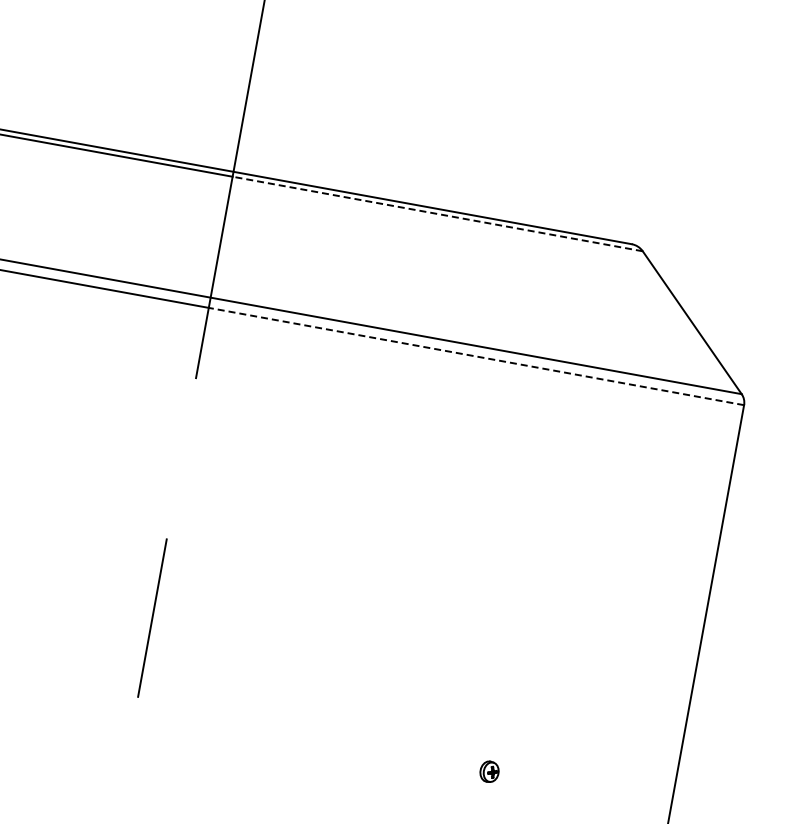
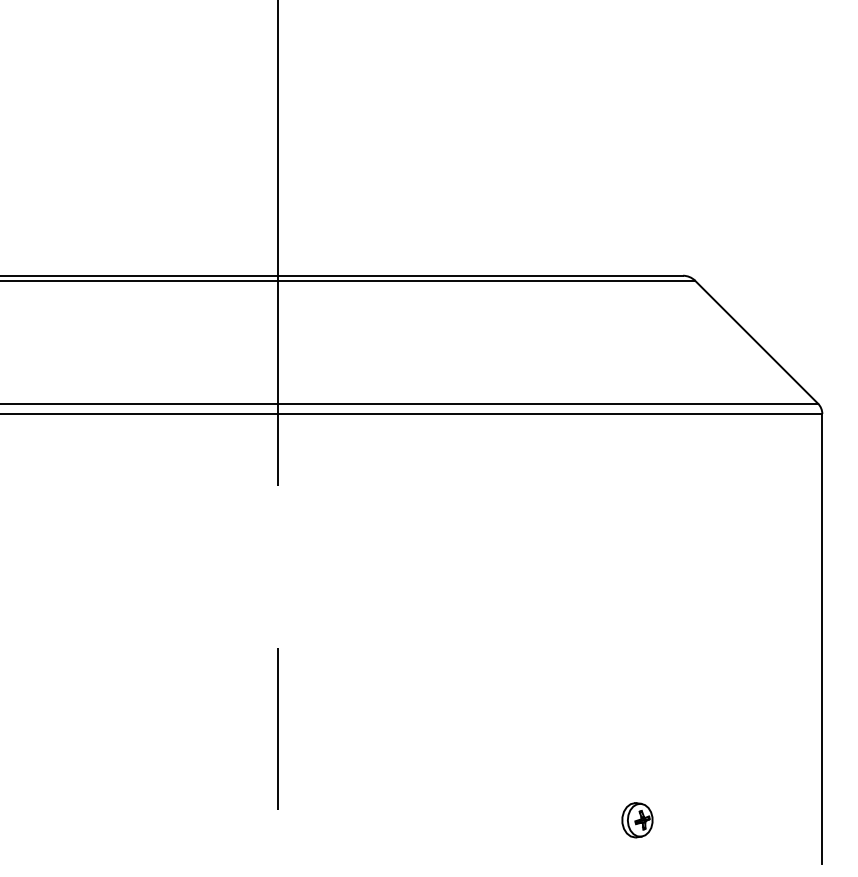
line: (437, 213) -> (486, 280), dashed -> solid
line: (475, 356) -> (549, 414), dashed -> solid
part: (489, 772) -> (637, 820), size x1.67

